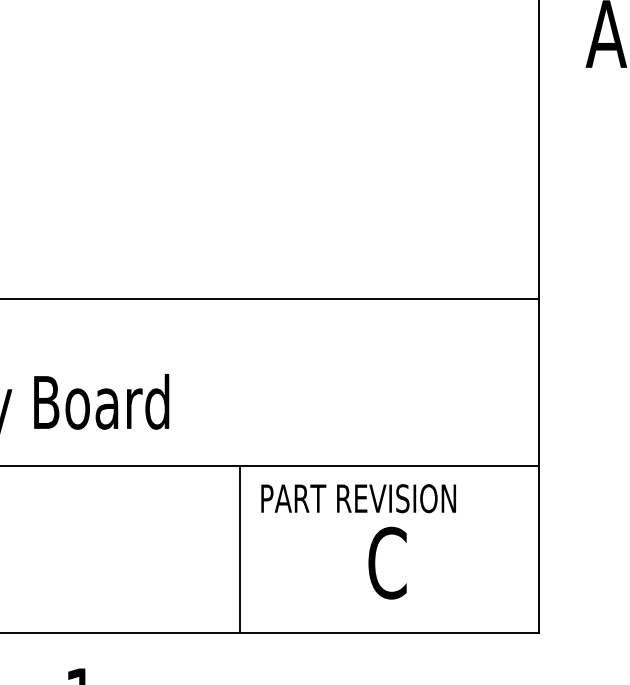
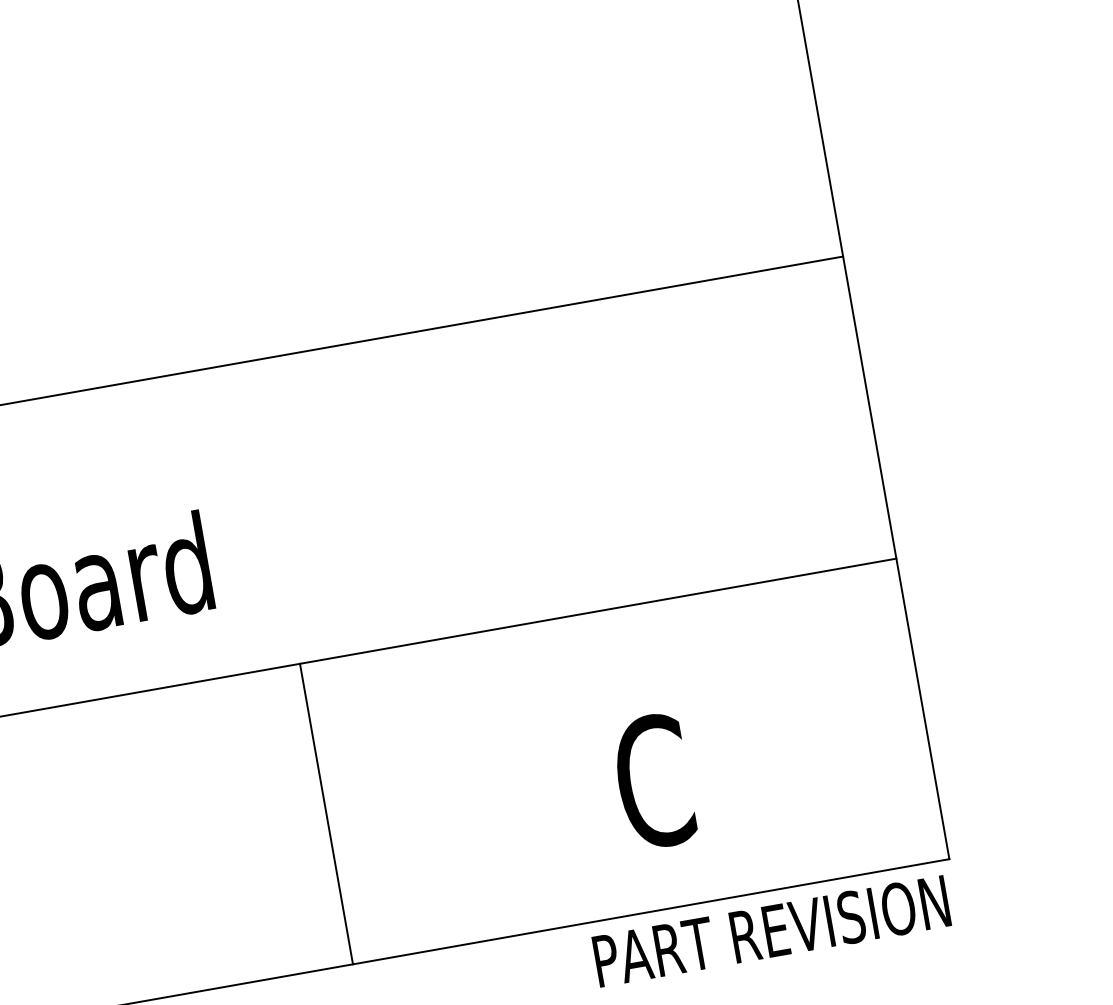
text: (358, 498) -> (771, 931), moved
line: (239, 549) -> (325, 814), moved

